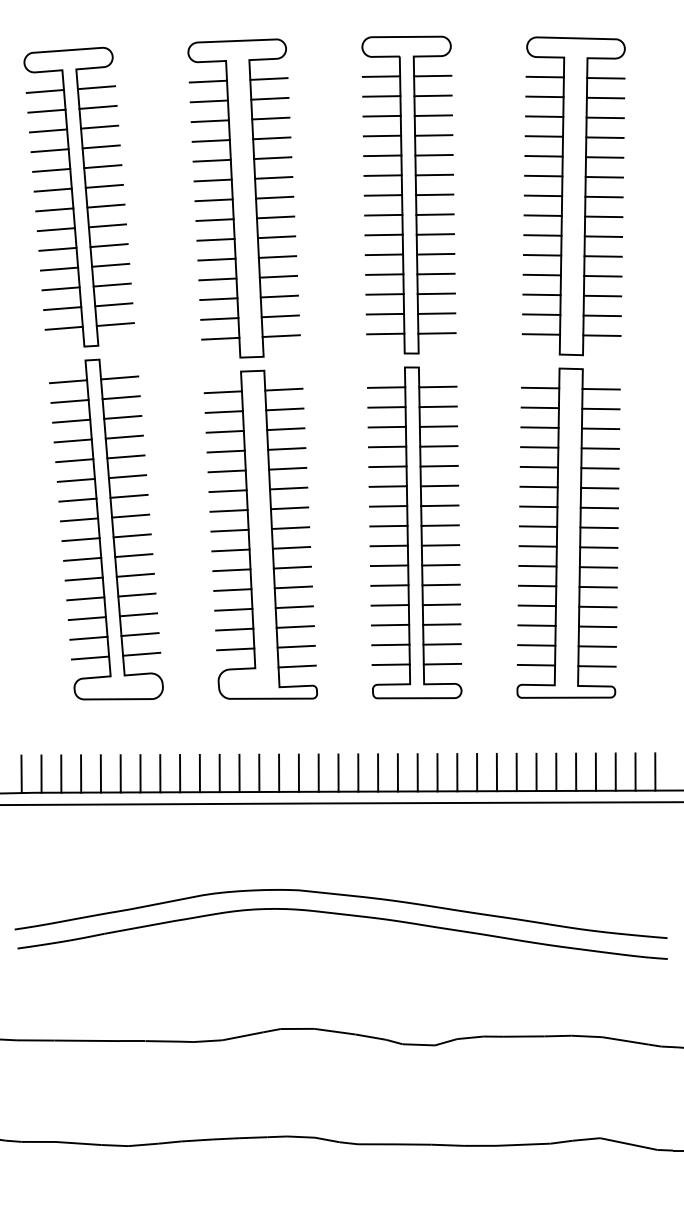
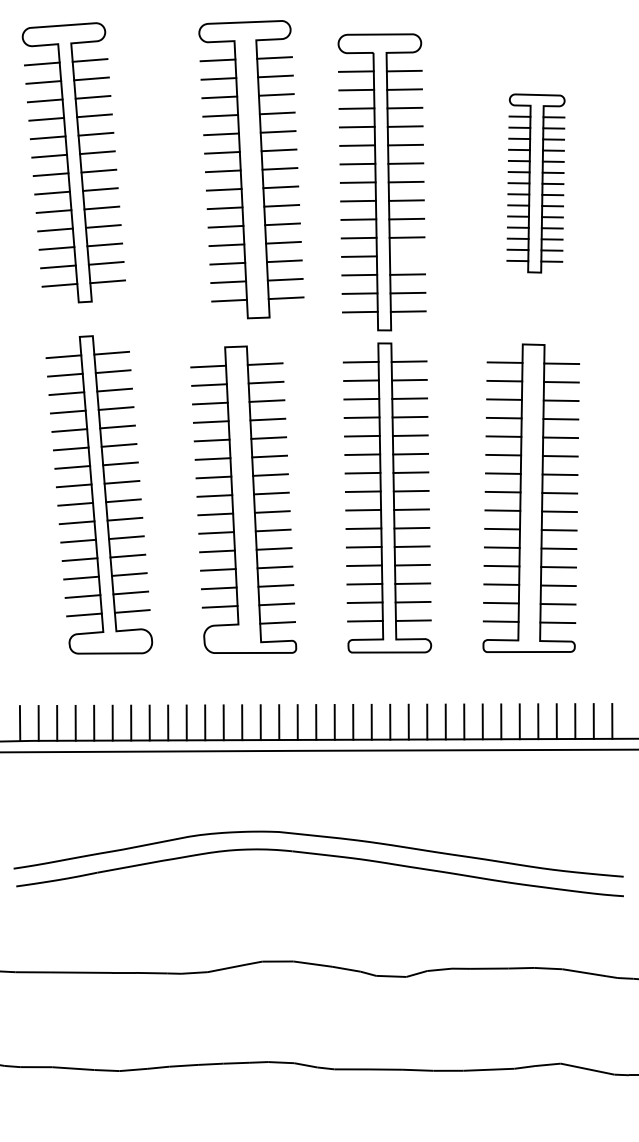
part: (78, 196) -> (73, 162), moved
part: (573, 196) -> (535, 183), size x0.6
part: (243, 198) -> (250, 169), moved
line: (435, 273) -> (406, 255), removed

